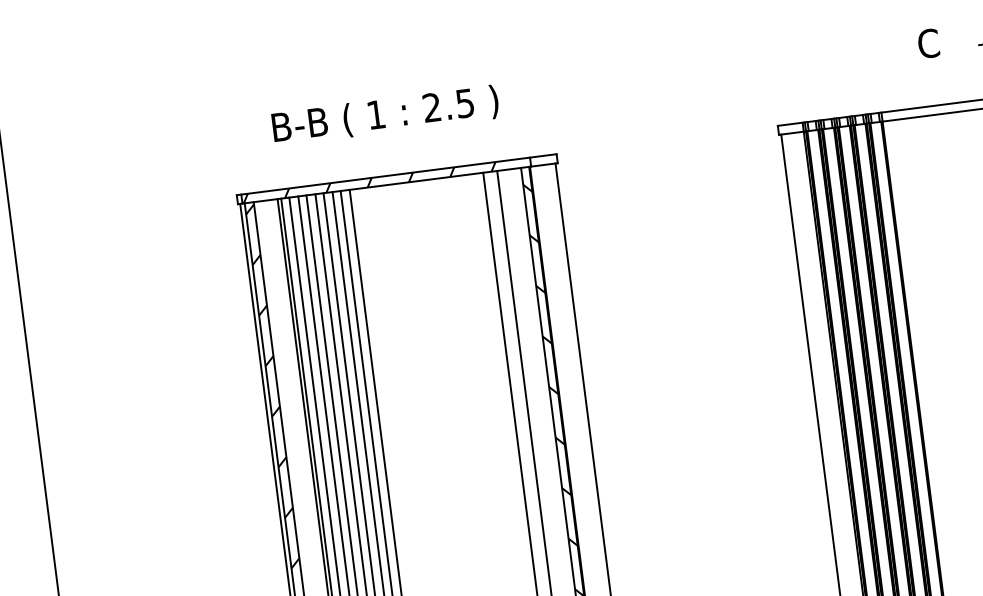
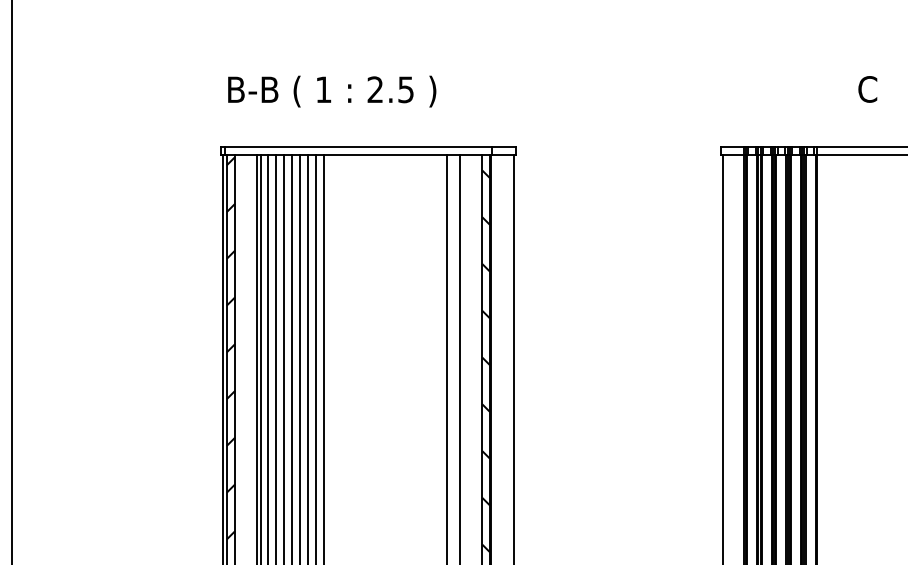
text: (385, 115) -> (332, 91), moved
hatch: (369, 182) -> (342, 150), removed

